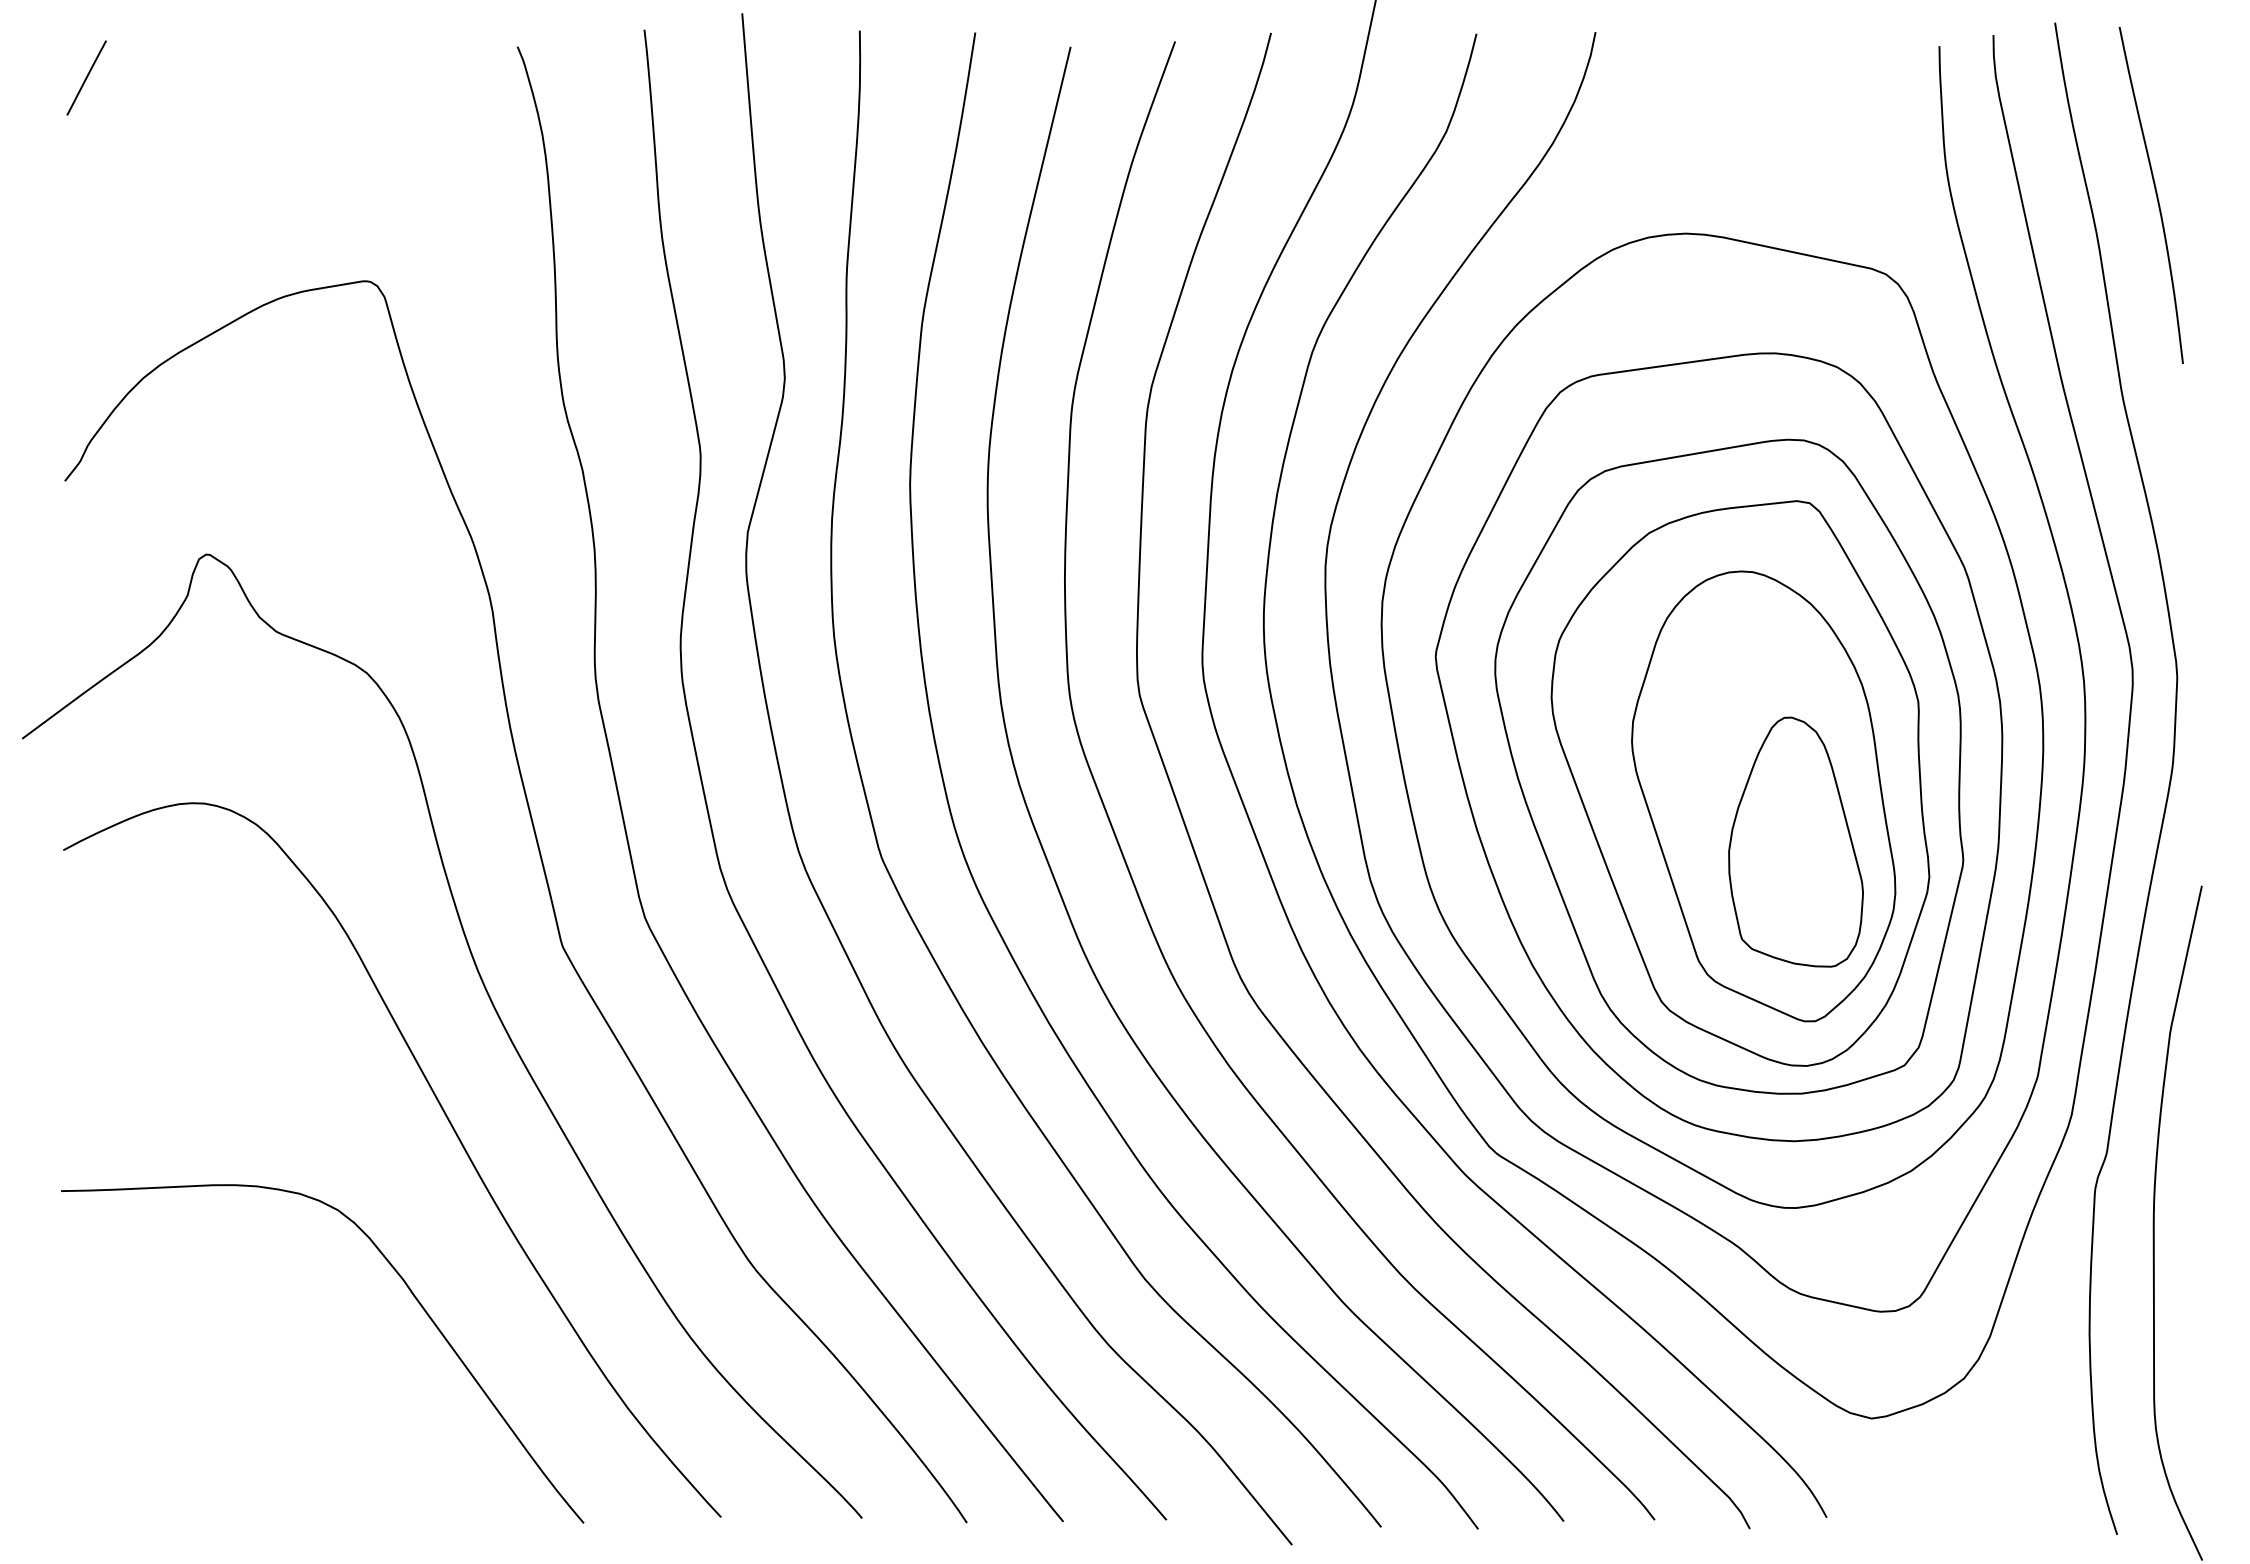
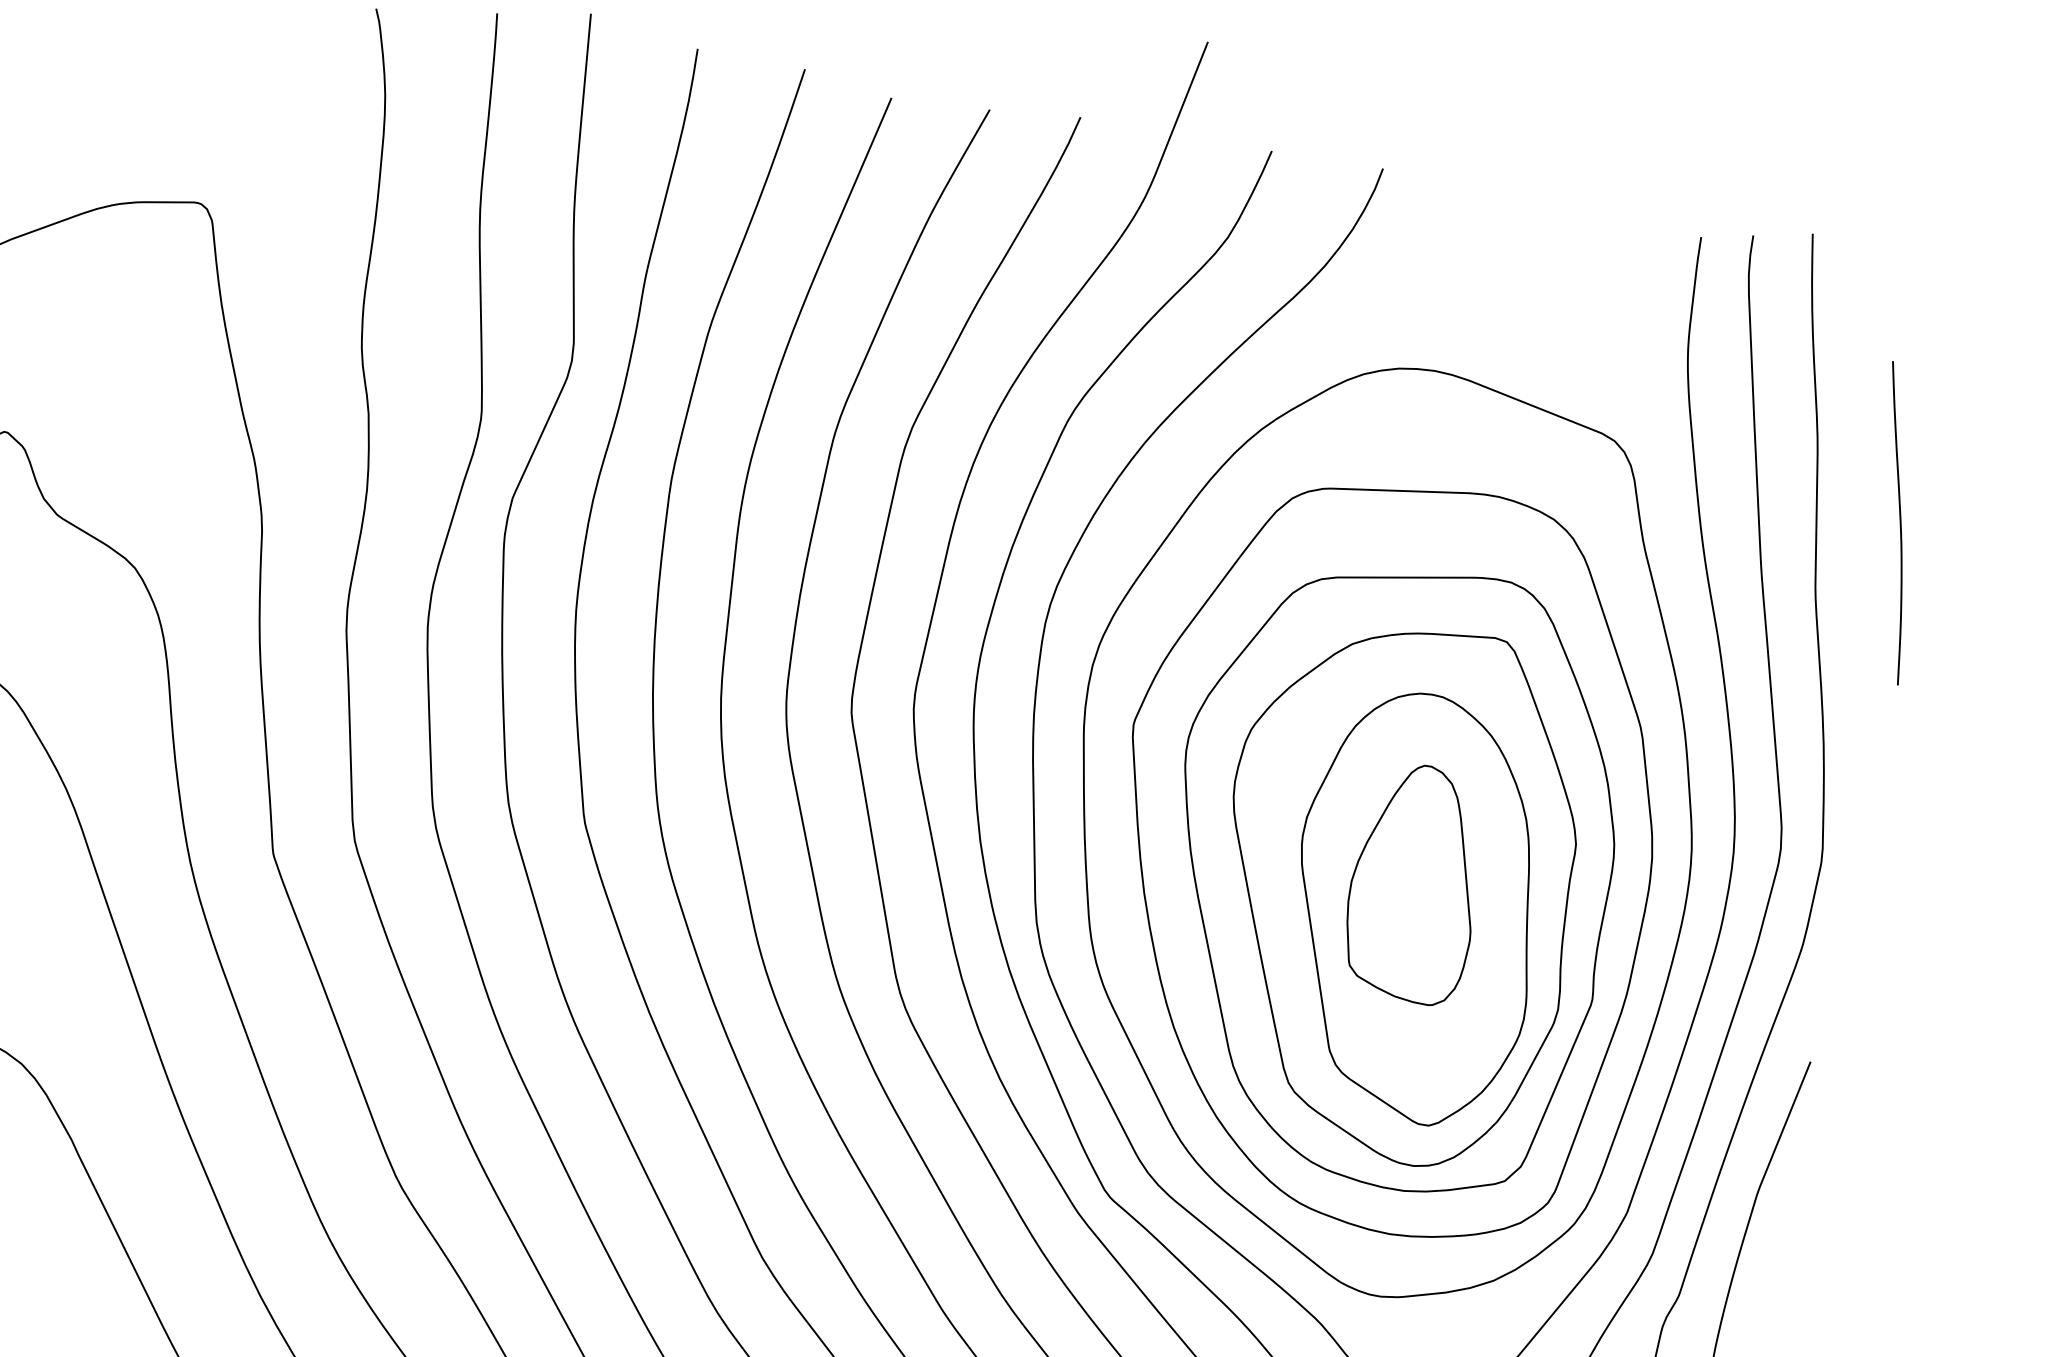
curve: (2155, 194) -> (1899, 523), moved
part: (1795, 841) -> (1415, 882), moved

